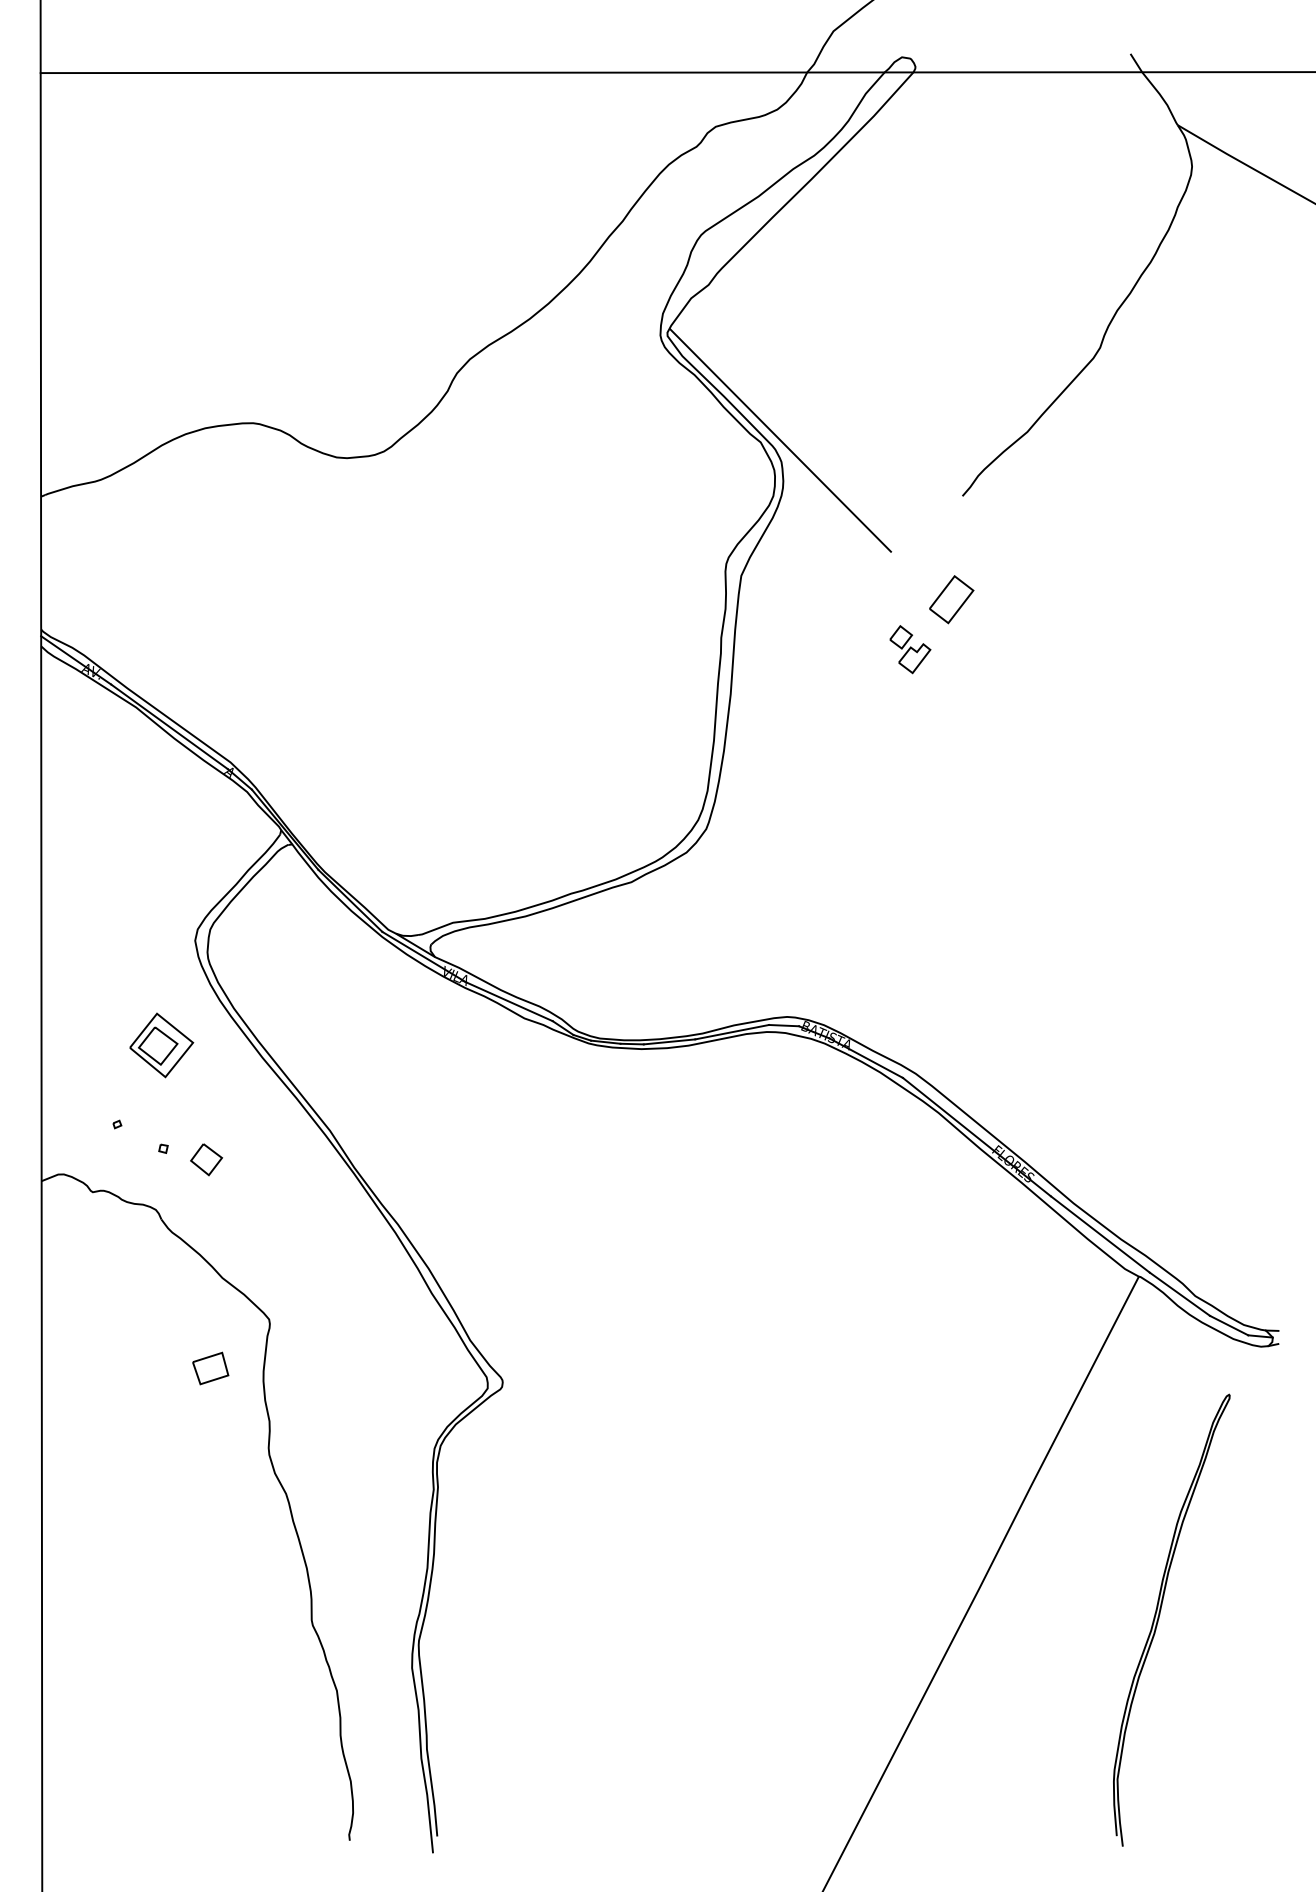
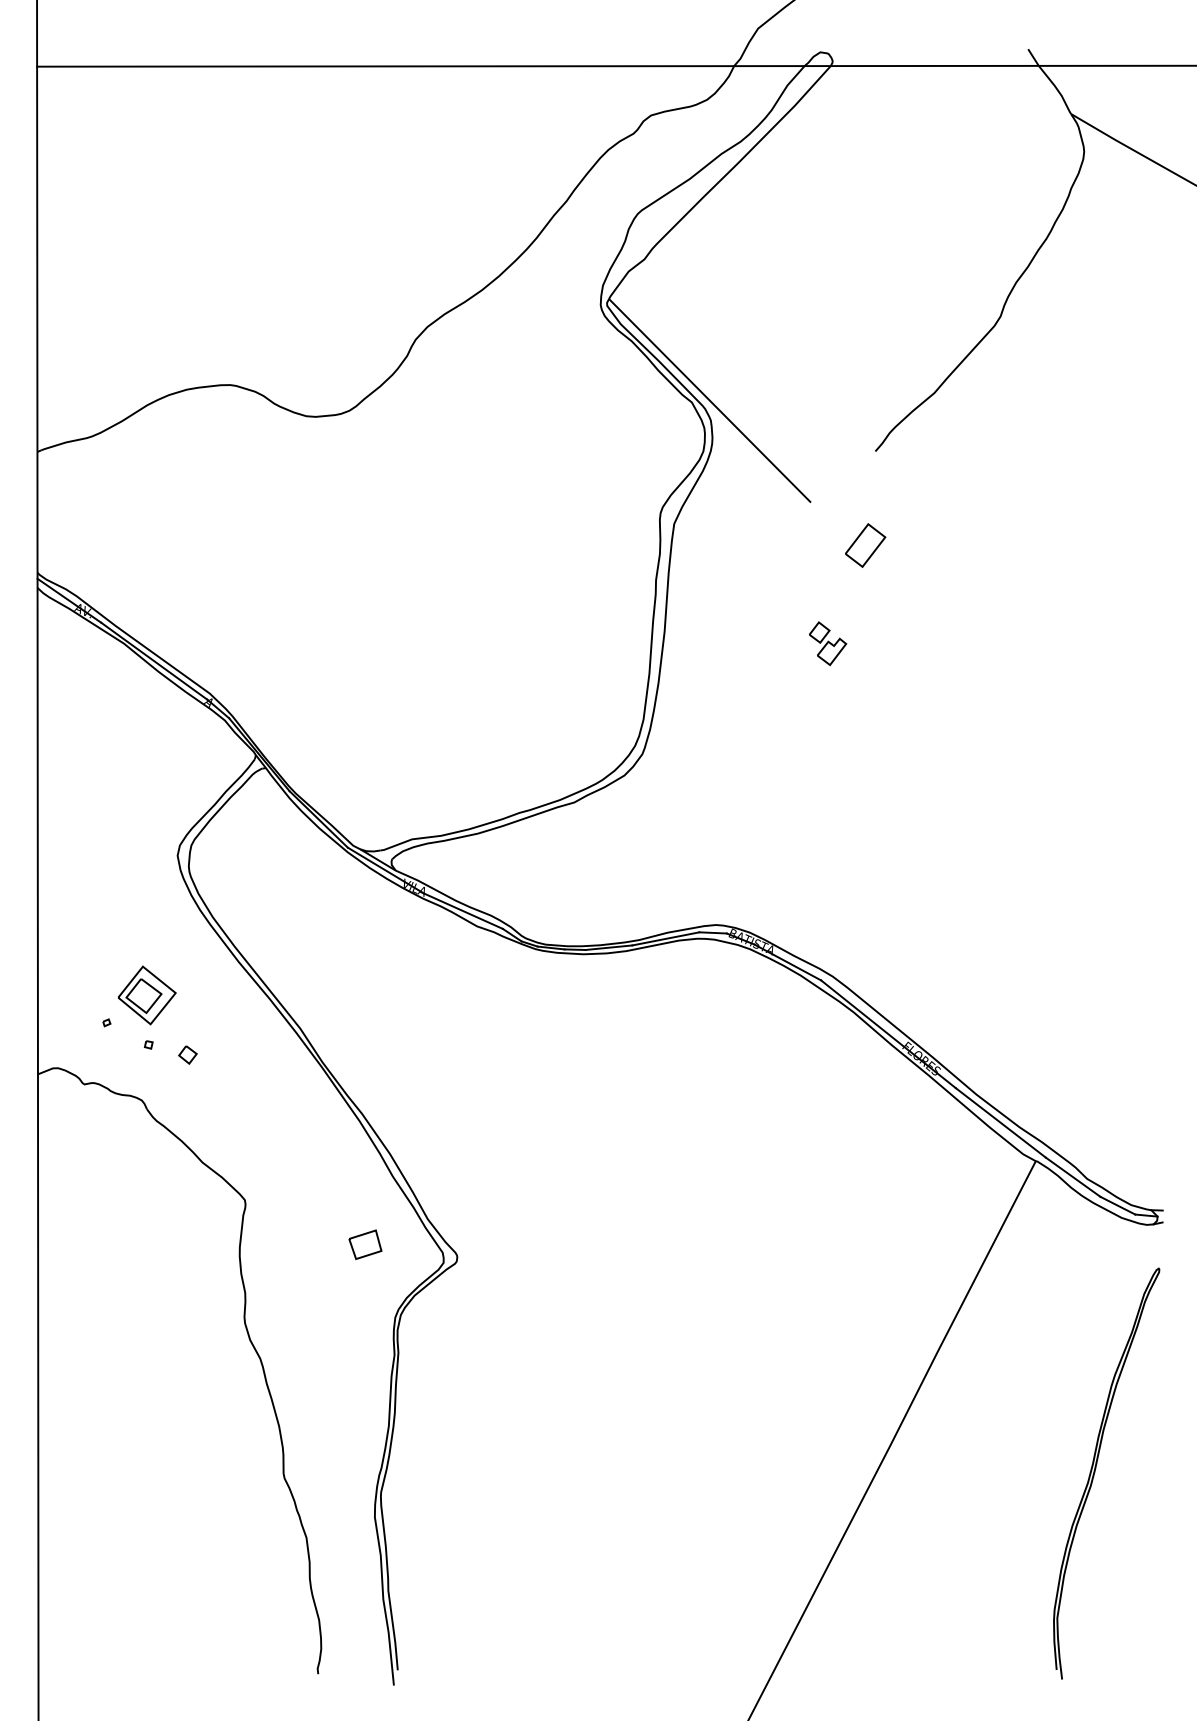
part: (910, 649) -> (828, 643), moved
part: (161, 1045) -> (146, 995), moved
part: (206, 1159) -> (187, 1054), size x0.62
part: (210, 1368) -> (365, 1244), moved
curve: (1159, 1618) -> (1095, 1472), moved

